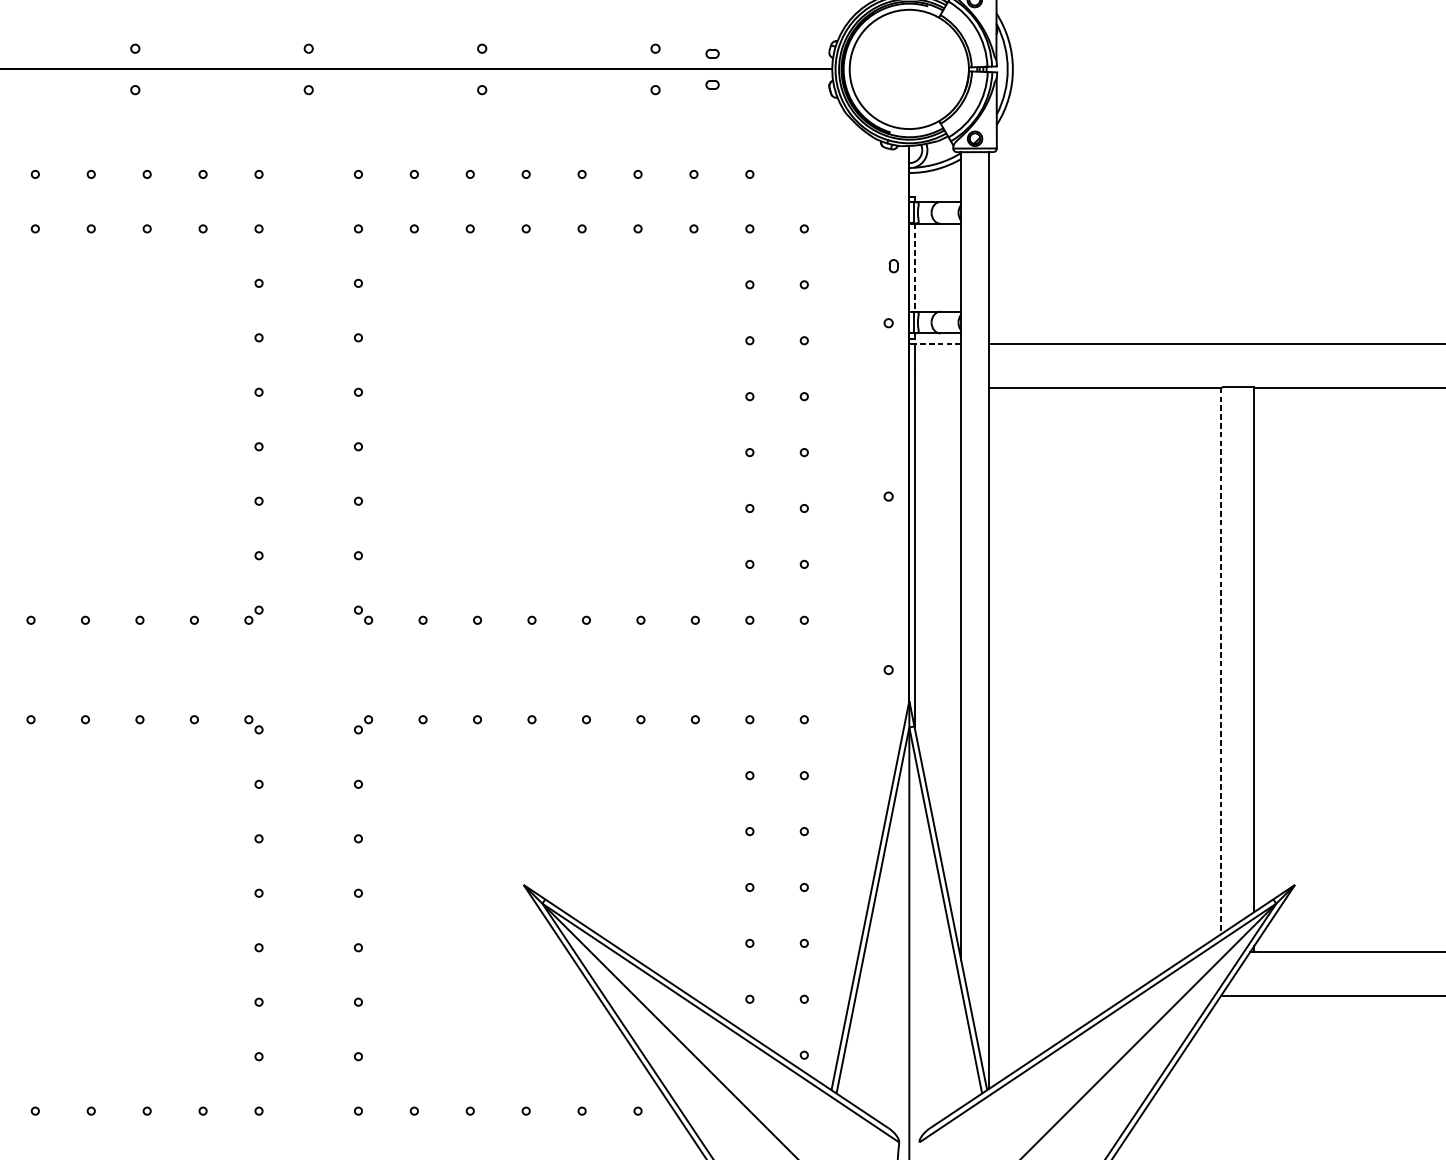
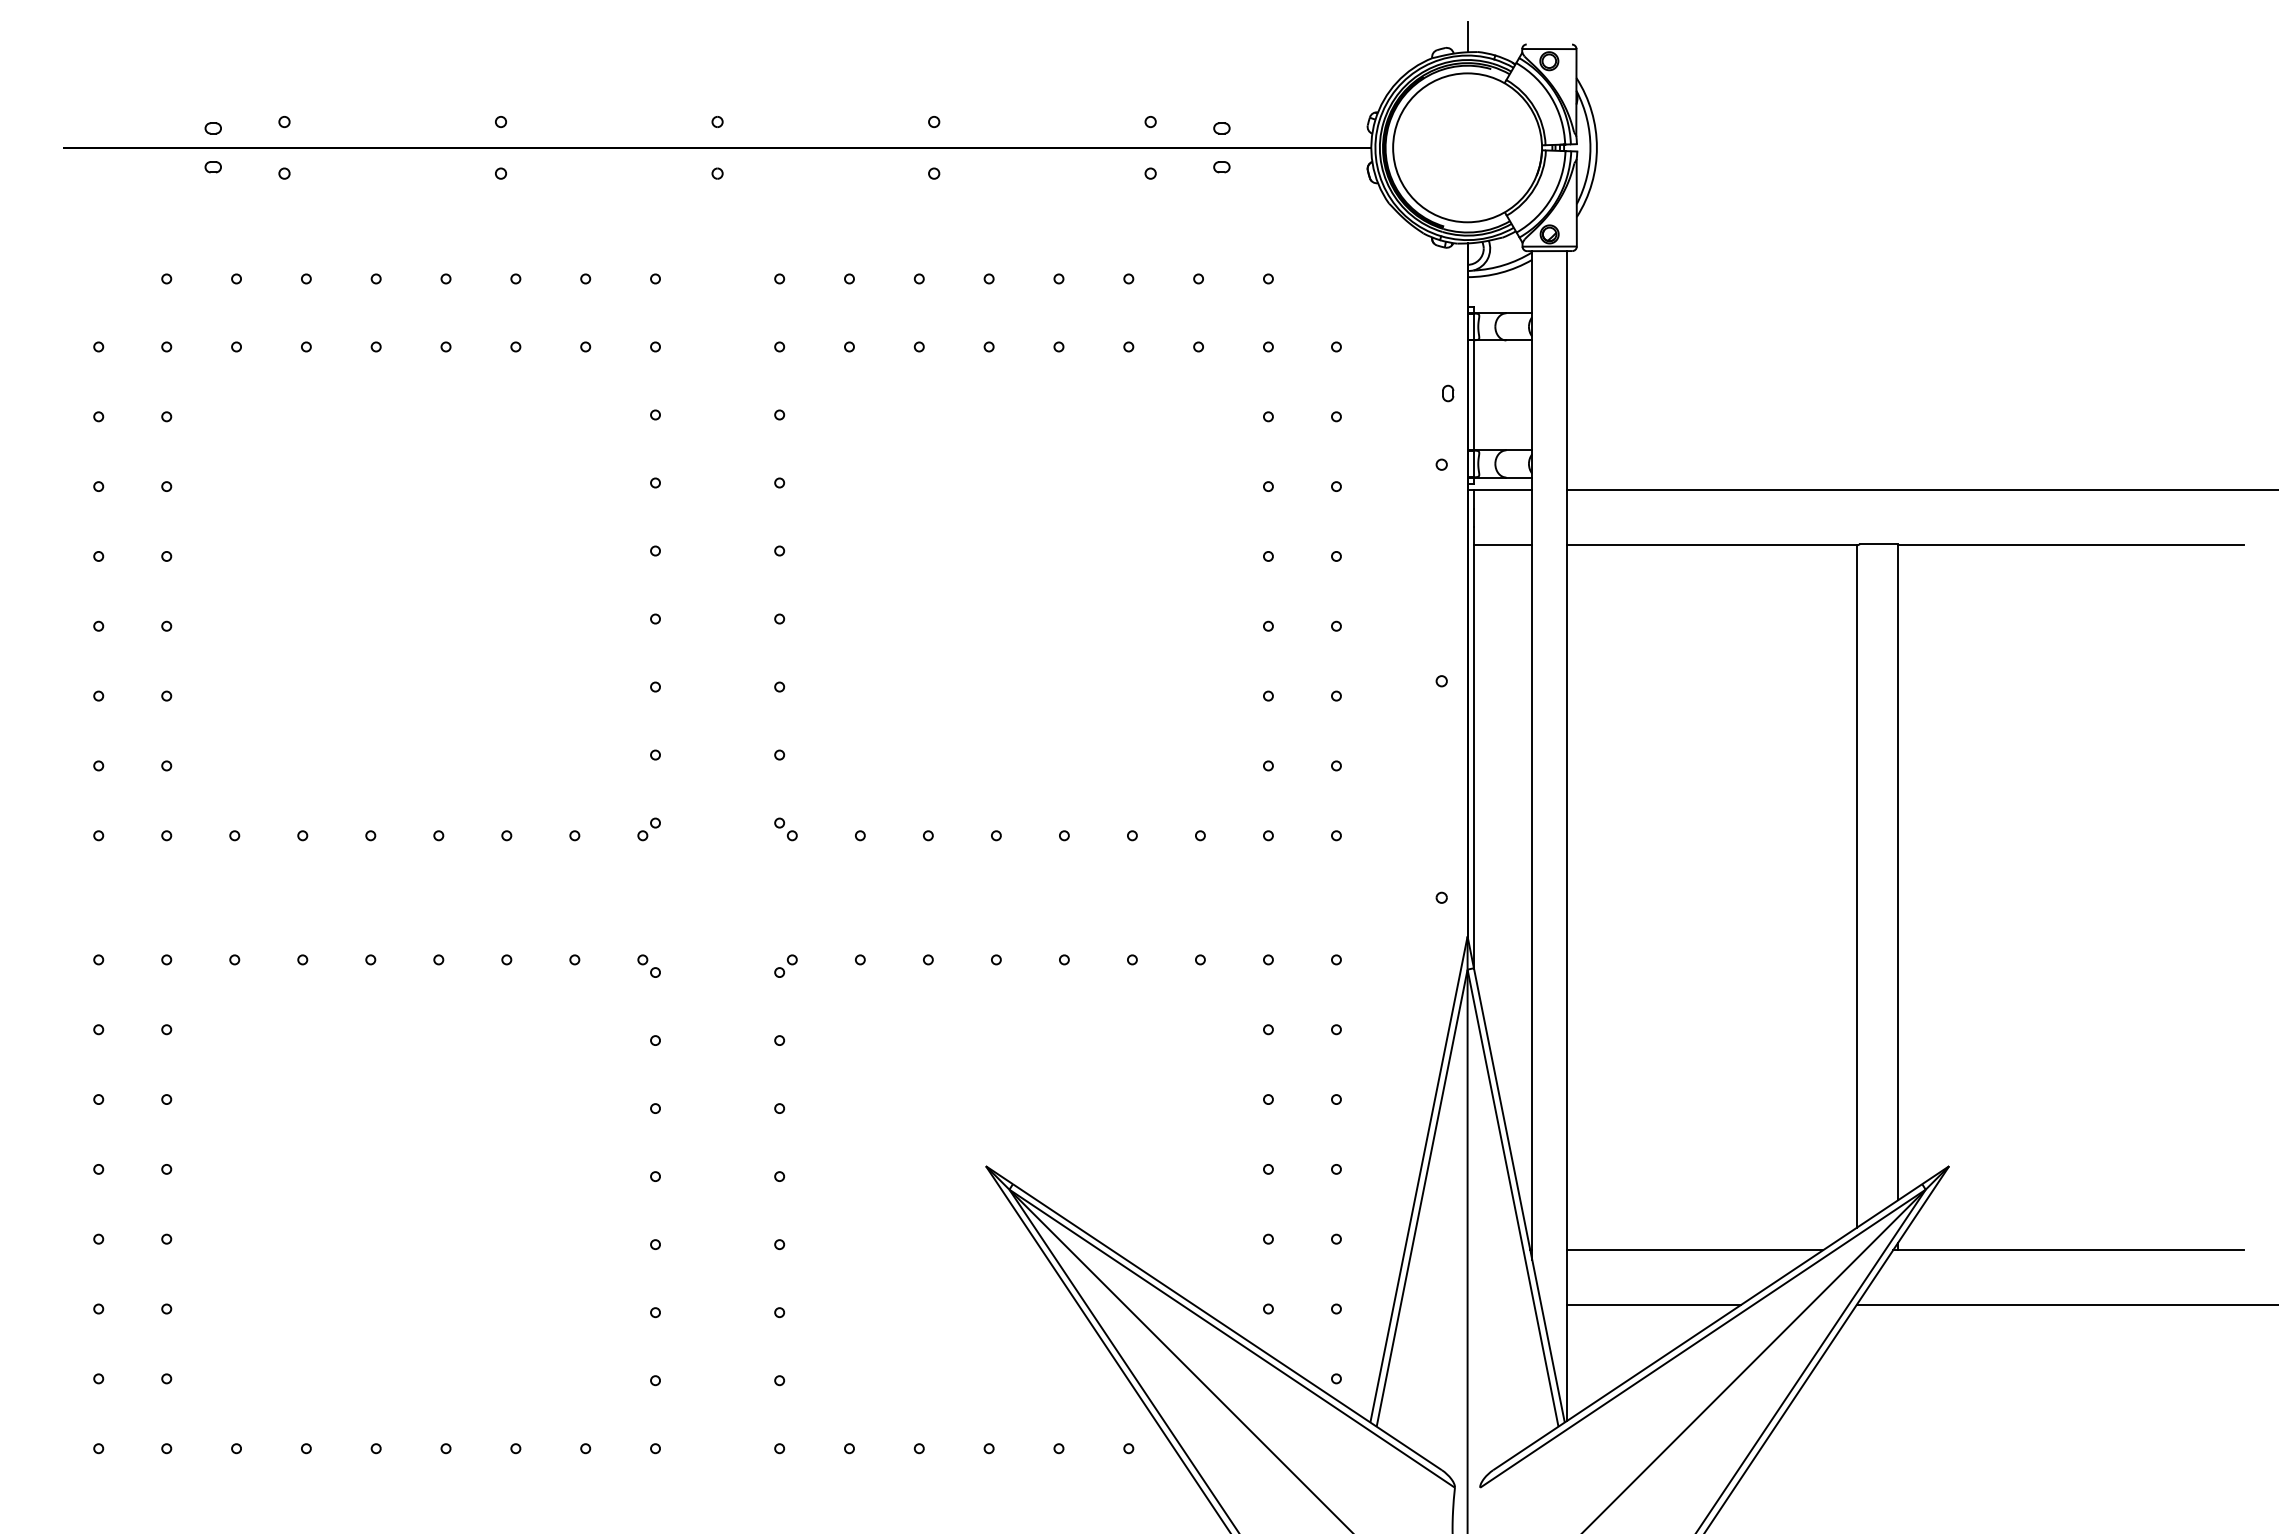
line: (914, 267) -> (1474, 395), dashed -> solid
line: (937, 343) -> (1502, 490), dashed -> solid
line: (938, 387) -> (1503, 545), added
line: (1220, 661) -> (1856, 887), dashed -> solid
line: (1091, 952) -> (1695, 1250), added
line: (1058, 996) -> (1653, 1305), added

